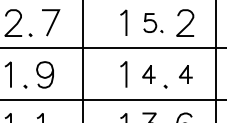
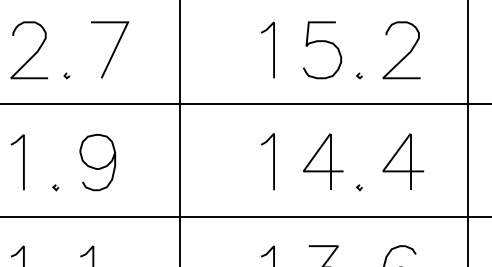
part: (153, 22) -> (332, 48), size x1.43
part: (148, 74) -> (321, 161), size x1.43
part: (185, 74) -> (402, 161), size x1.43

